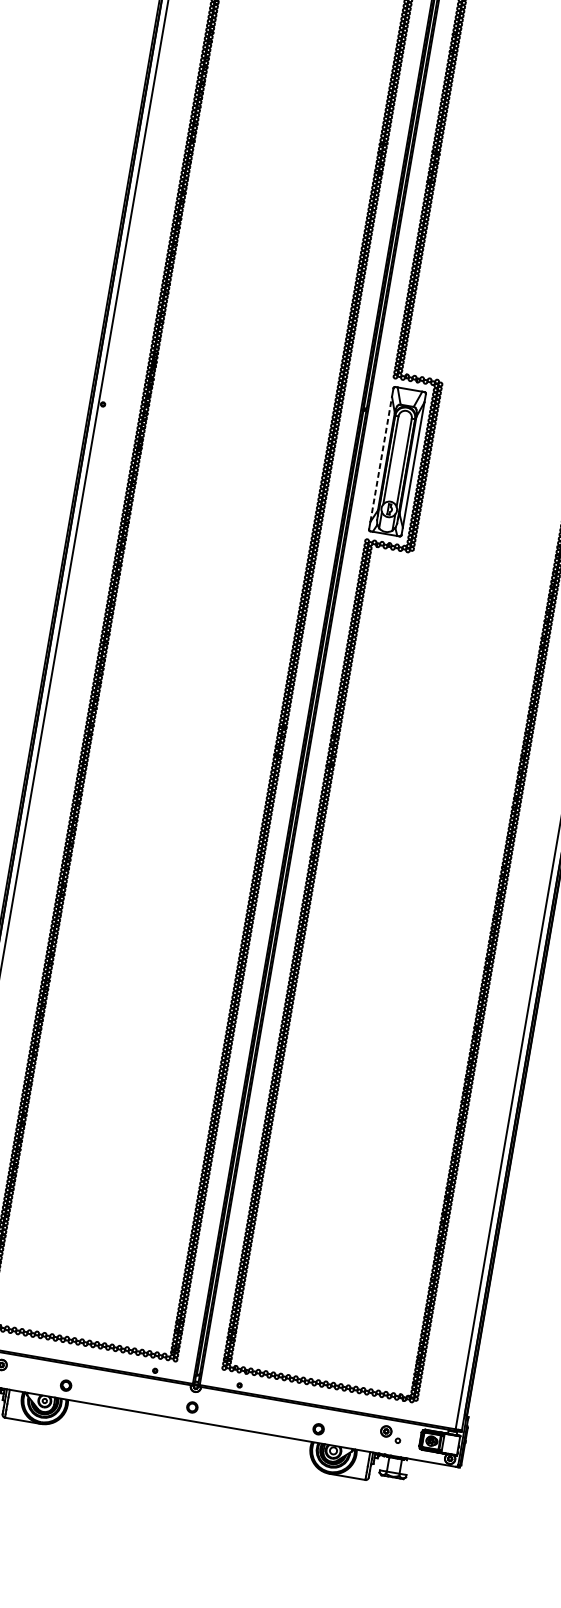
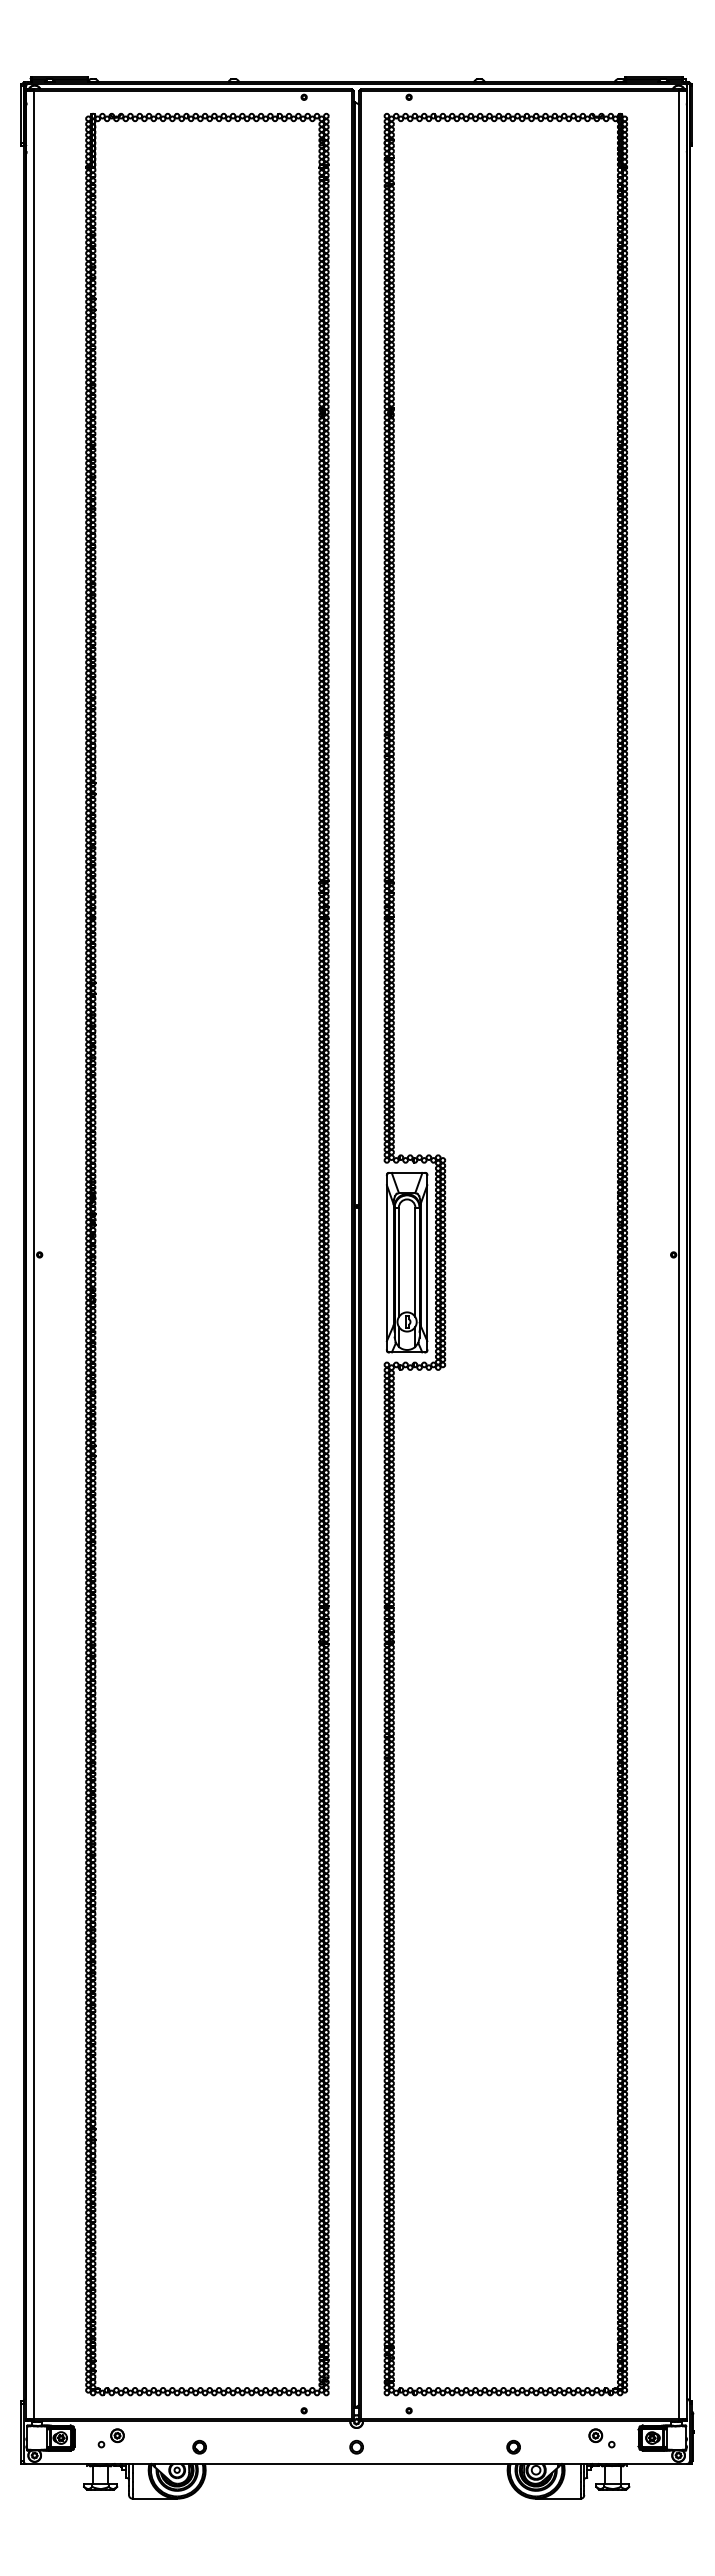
line: (380, 459) -> (386, 1263), dashed -> solid

